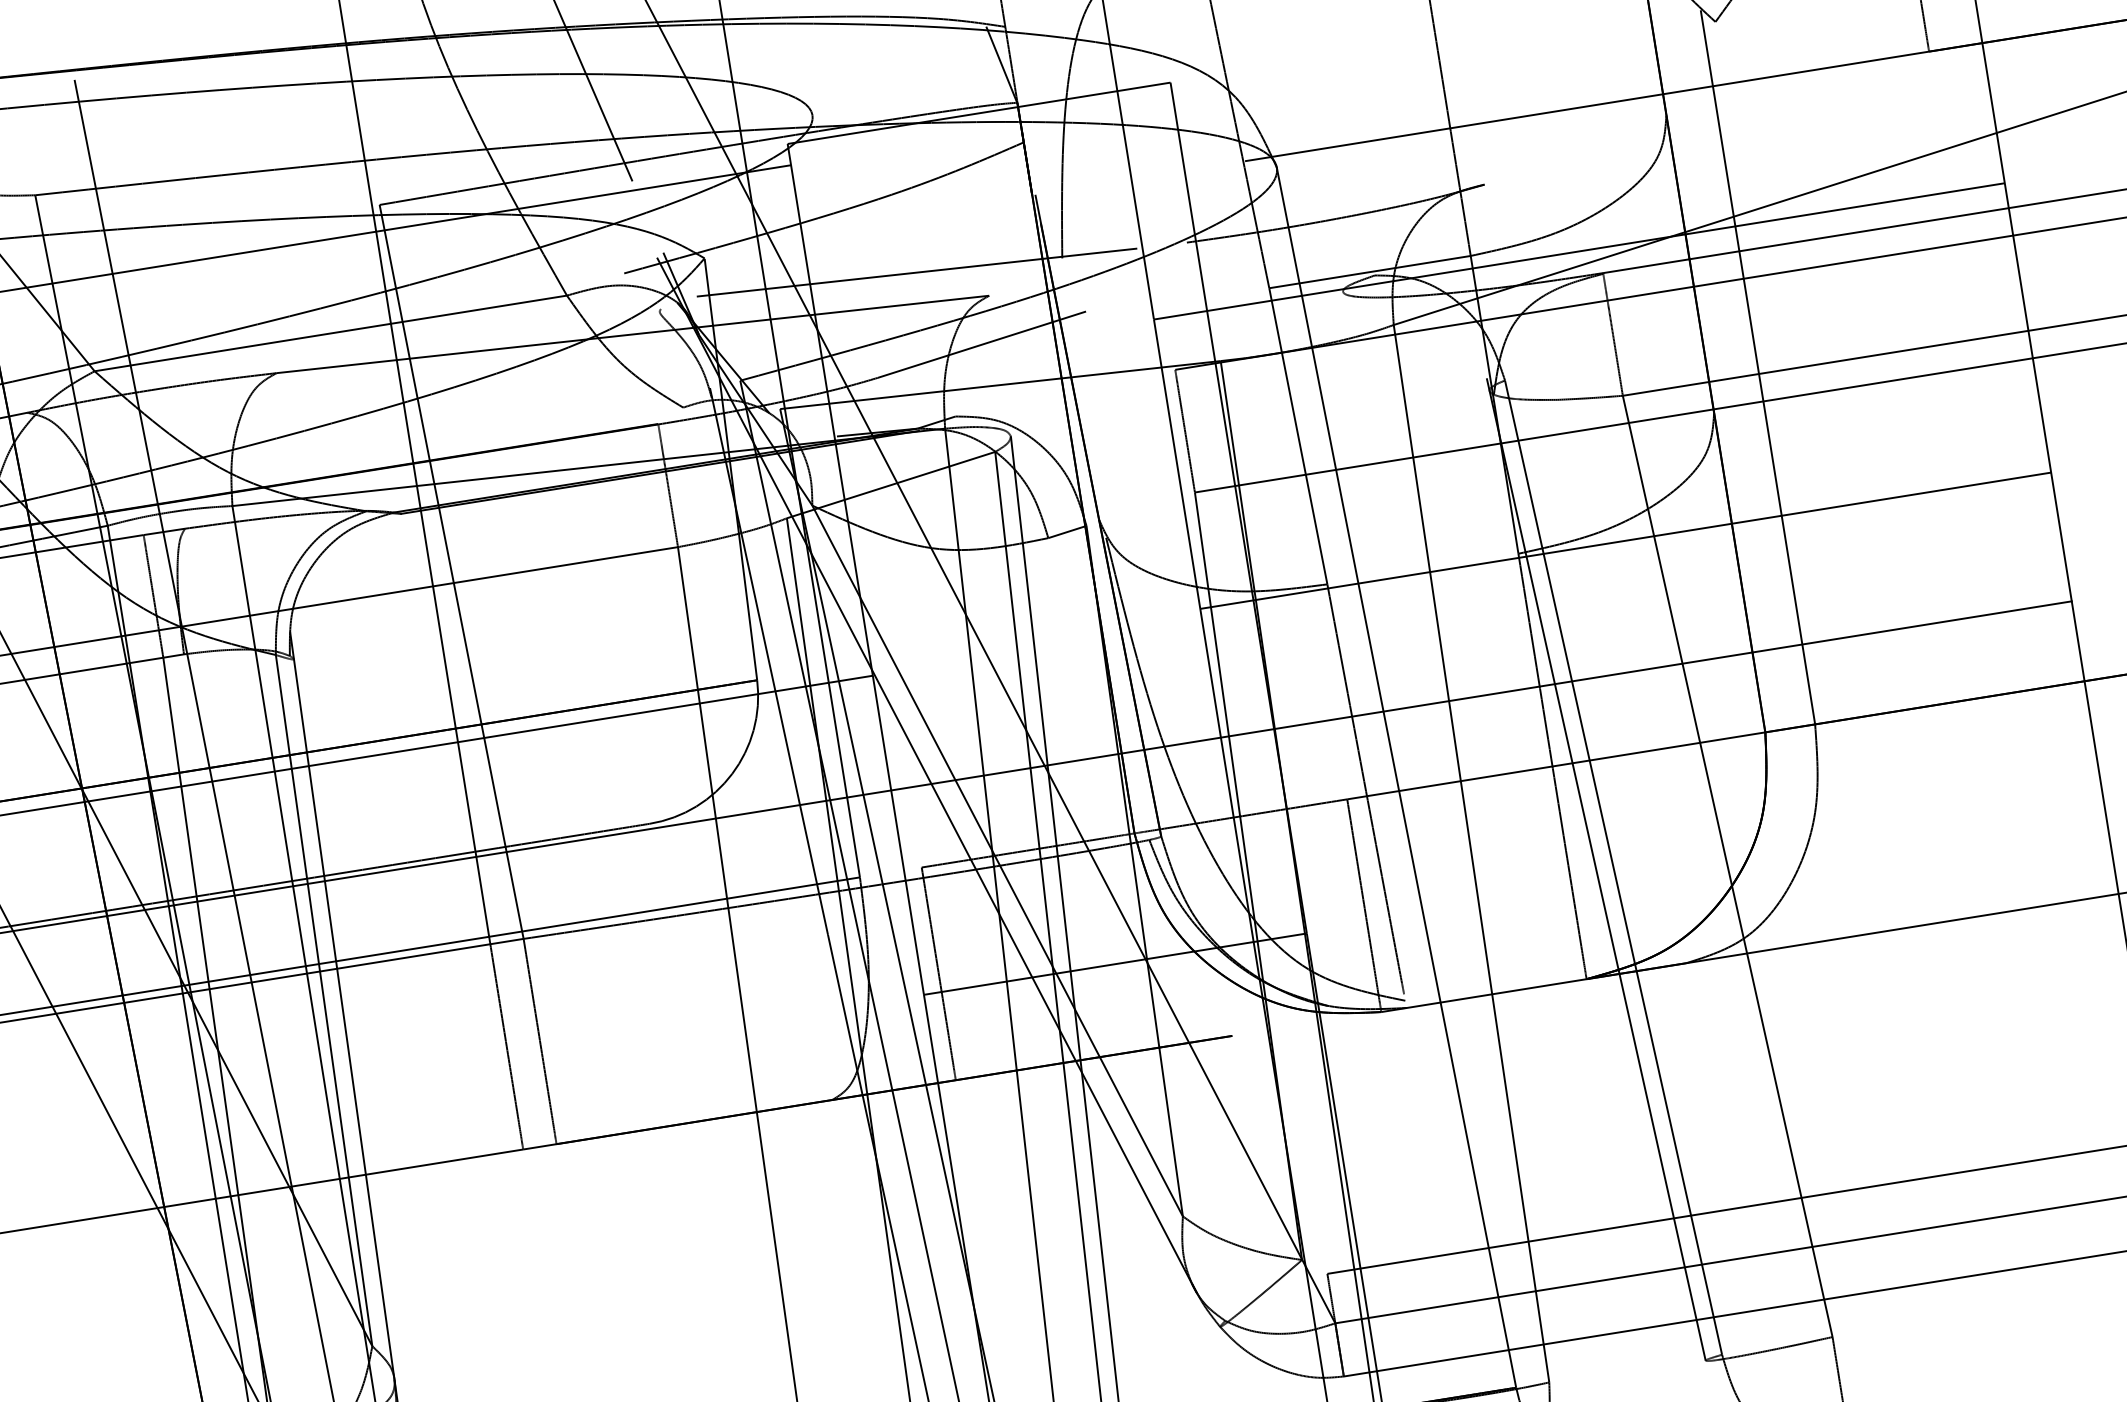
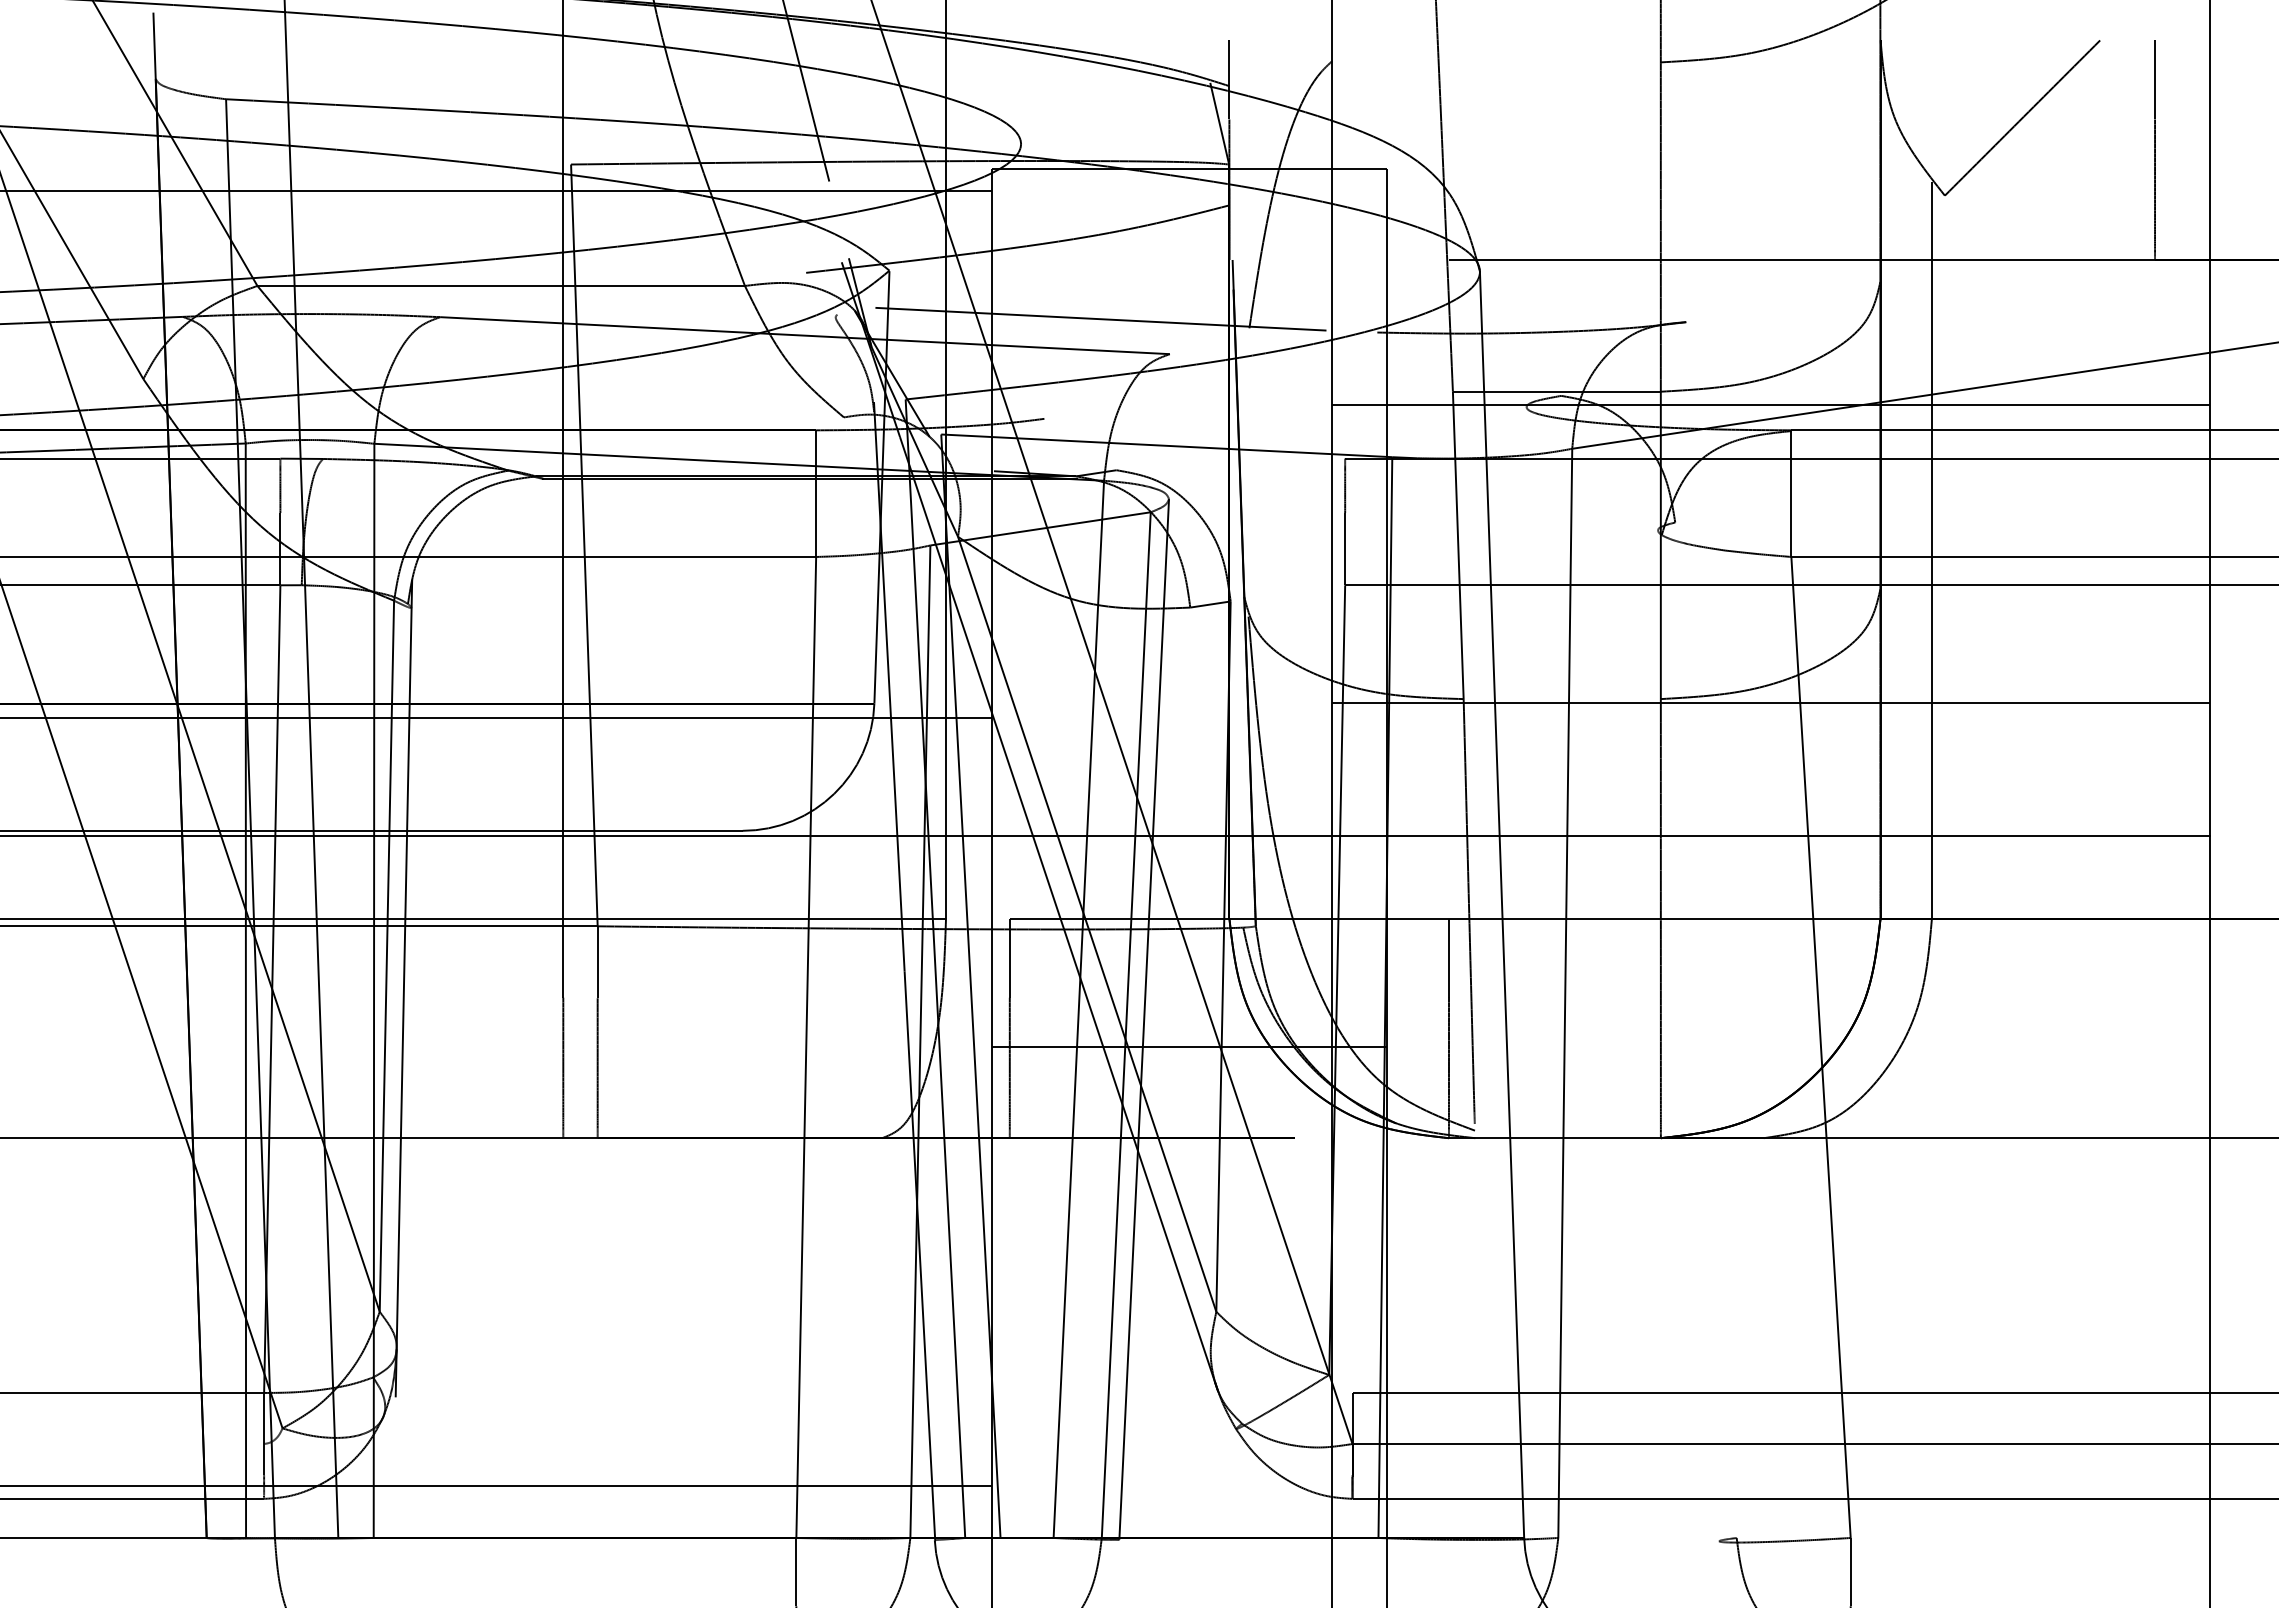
line: (981, 344) -> (1154, 401), removed
line: (1612, 866) -> (1705, 1029), removed
line: (1596, 869) -> (1688, 1029), removed

